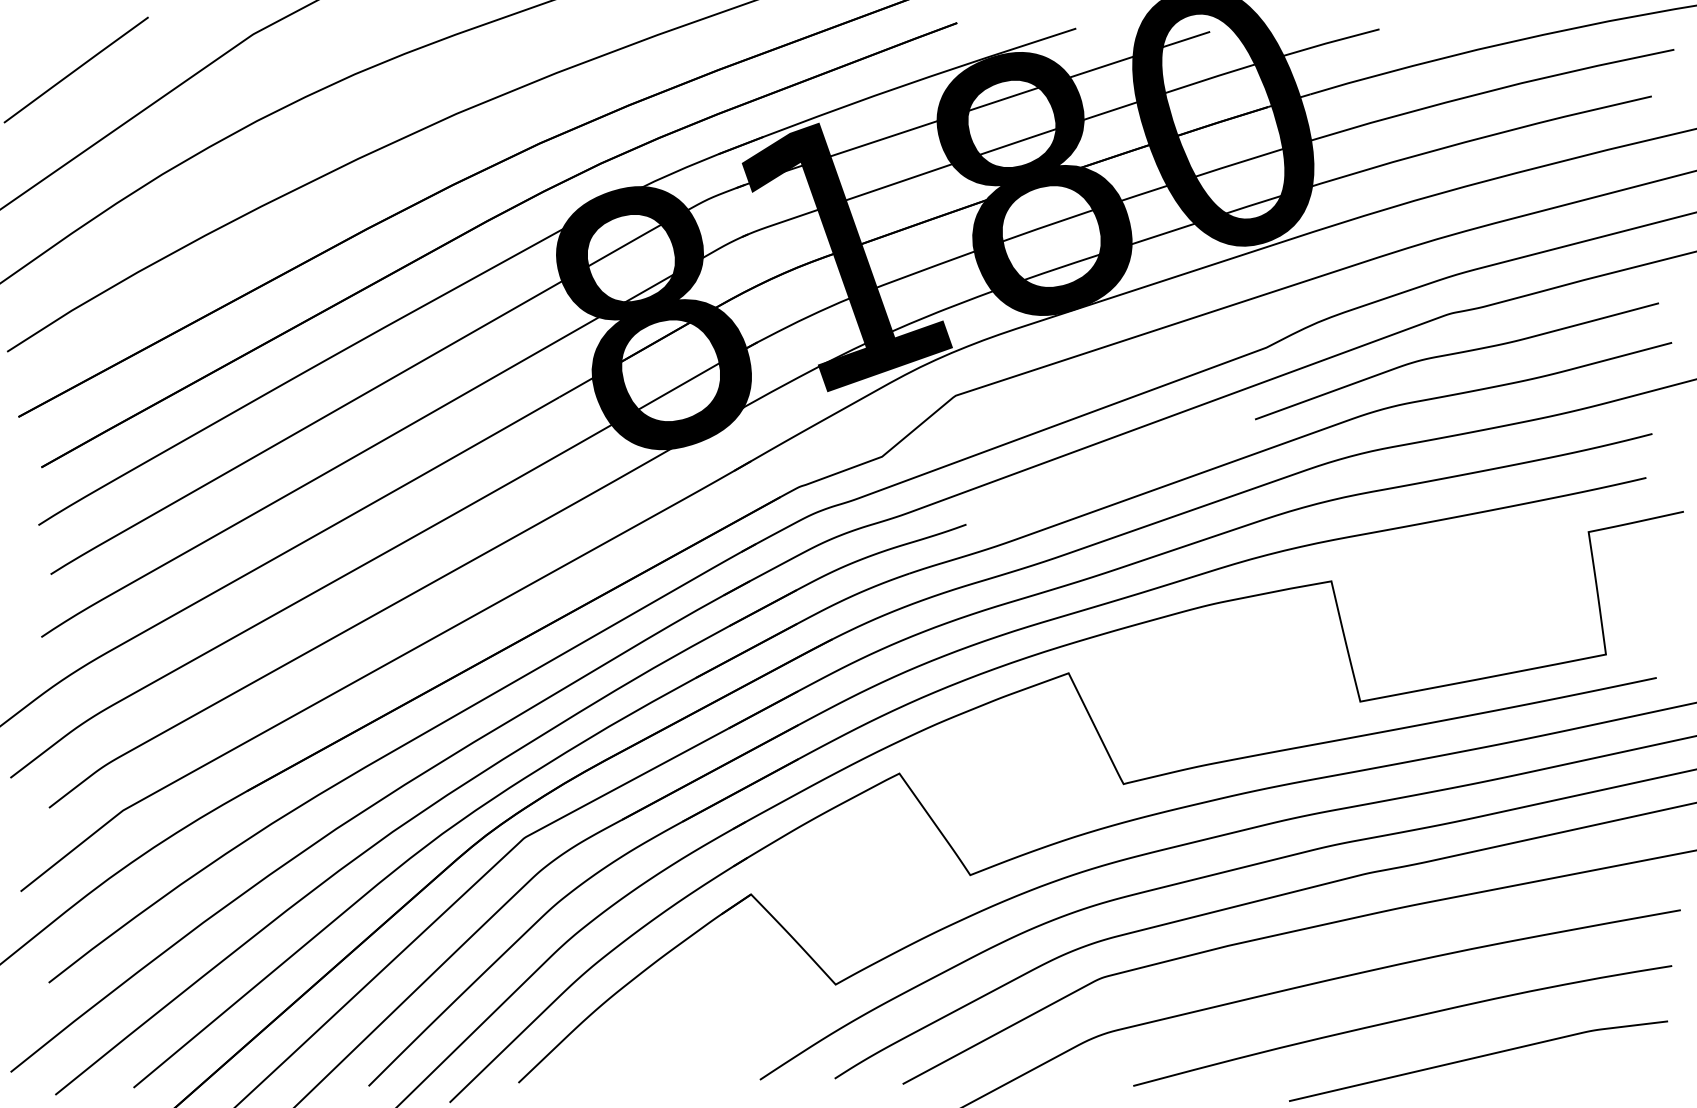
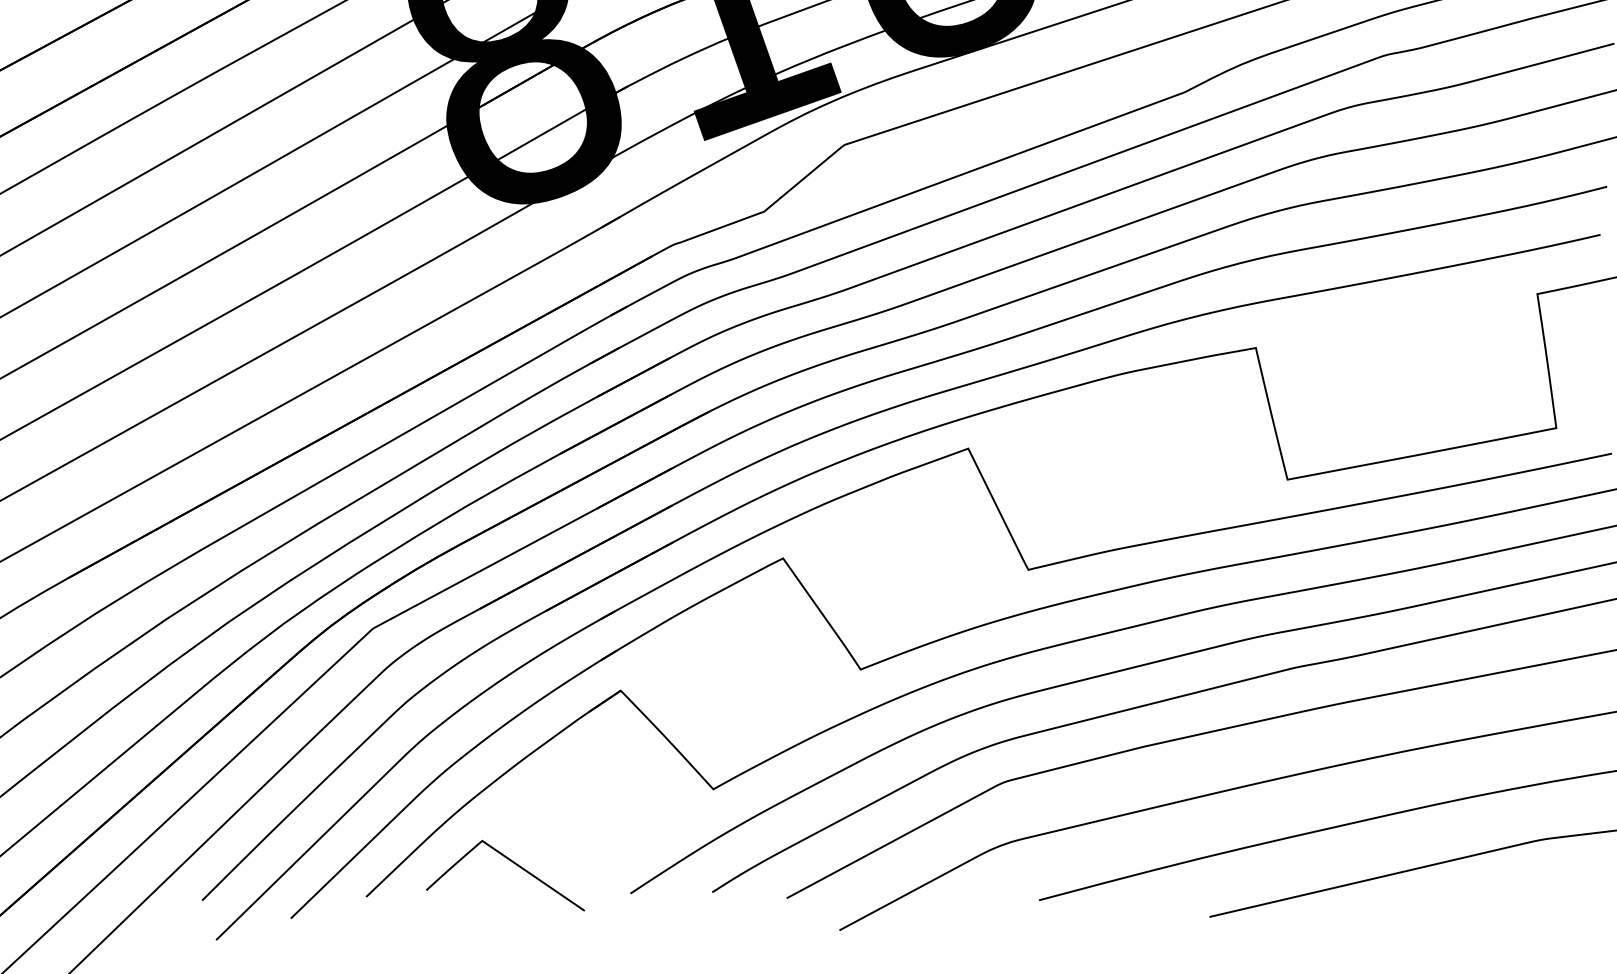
line: (1110, 471) -> (1014, 227), added
curve: (651, 1051) -> (511, 862), added

